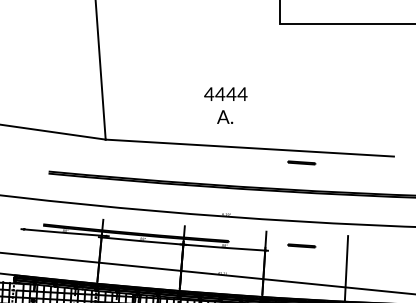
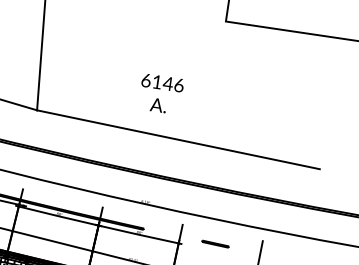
text: (225, 94) -> (162, 83), 4444 -> 6146
line: (301, 162) -> (227, 161), removed

